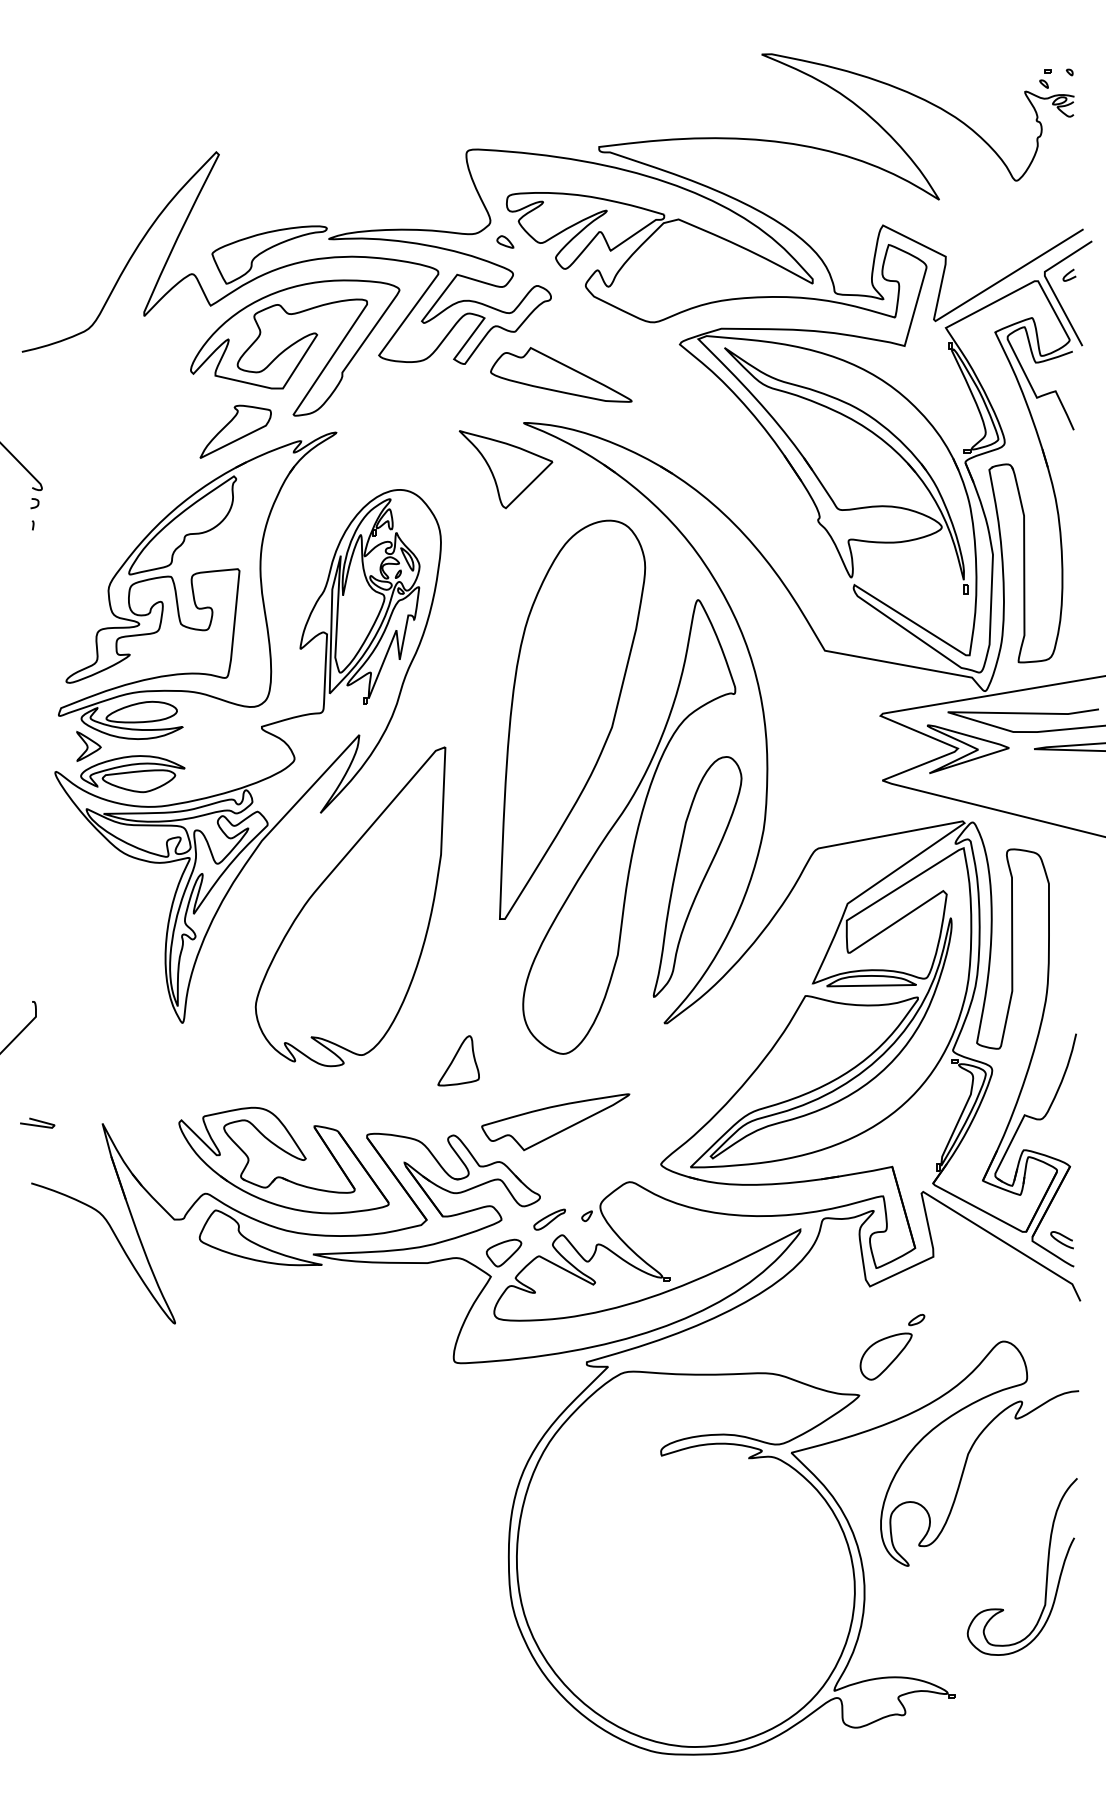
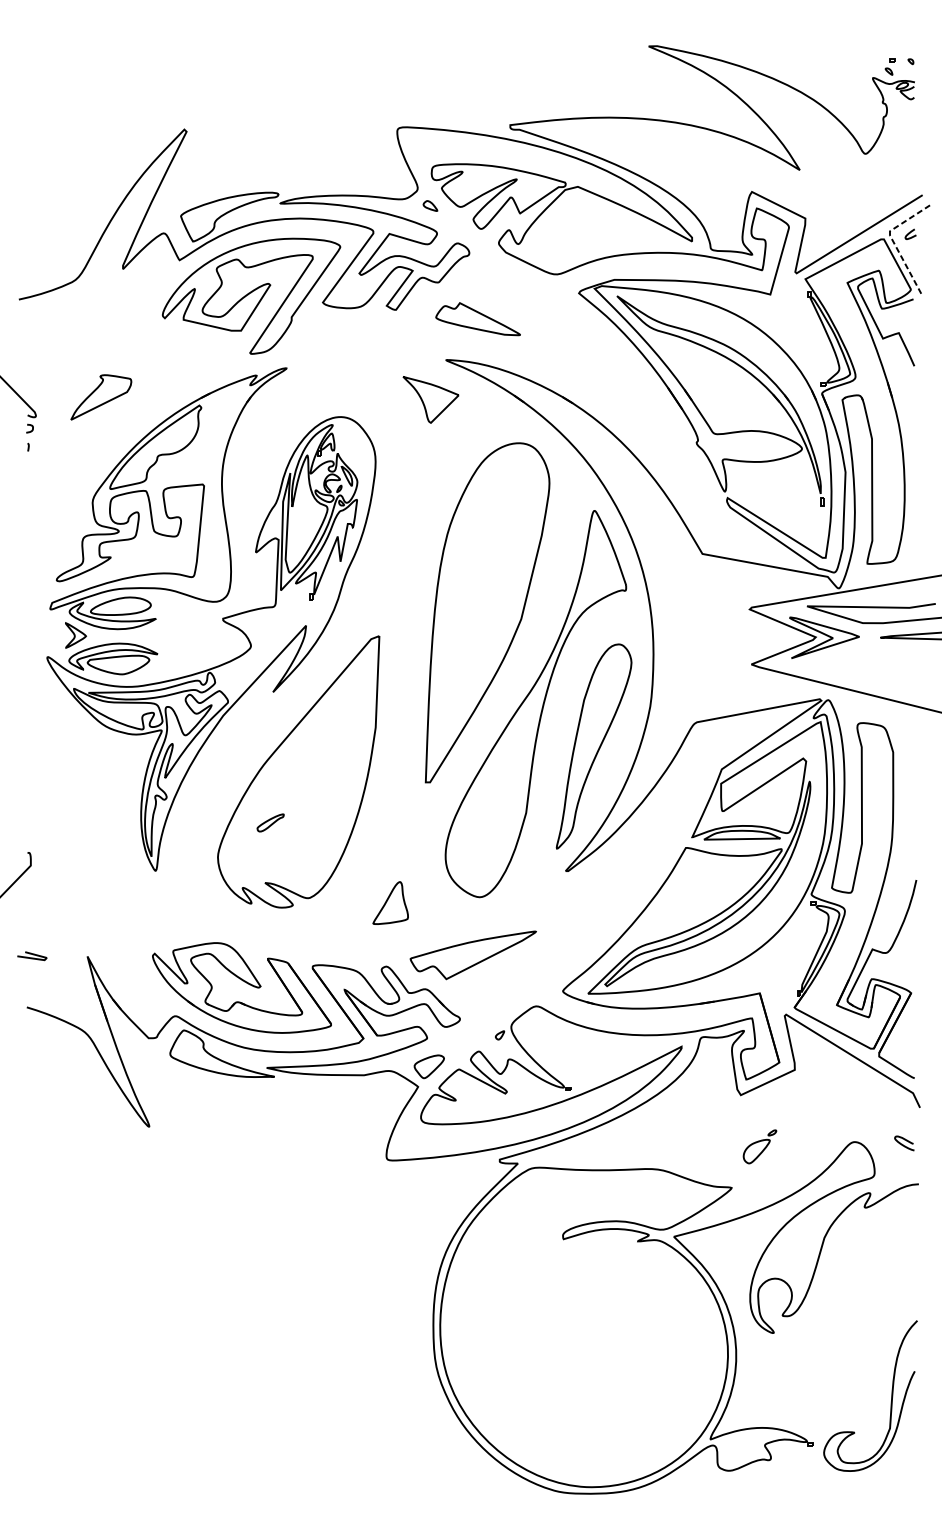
line: (1048, 283) -> (892, 241), solid -> dashed
part: (561, 374) -> (478, 318), size x0.7
part: (235, 431) -> (101, 397), moved
part: (505, 469) -> (430, 399), size x0.7
part: (549, 1219) -> (270, 822), moved
curve: (1060, 1241) -> (903, 1144), moved
part: (892, 1346) -> (760, 1146), size x0.6
curve: (1046, 1567) -> (891, 1396), moved

